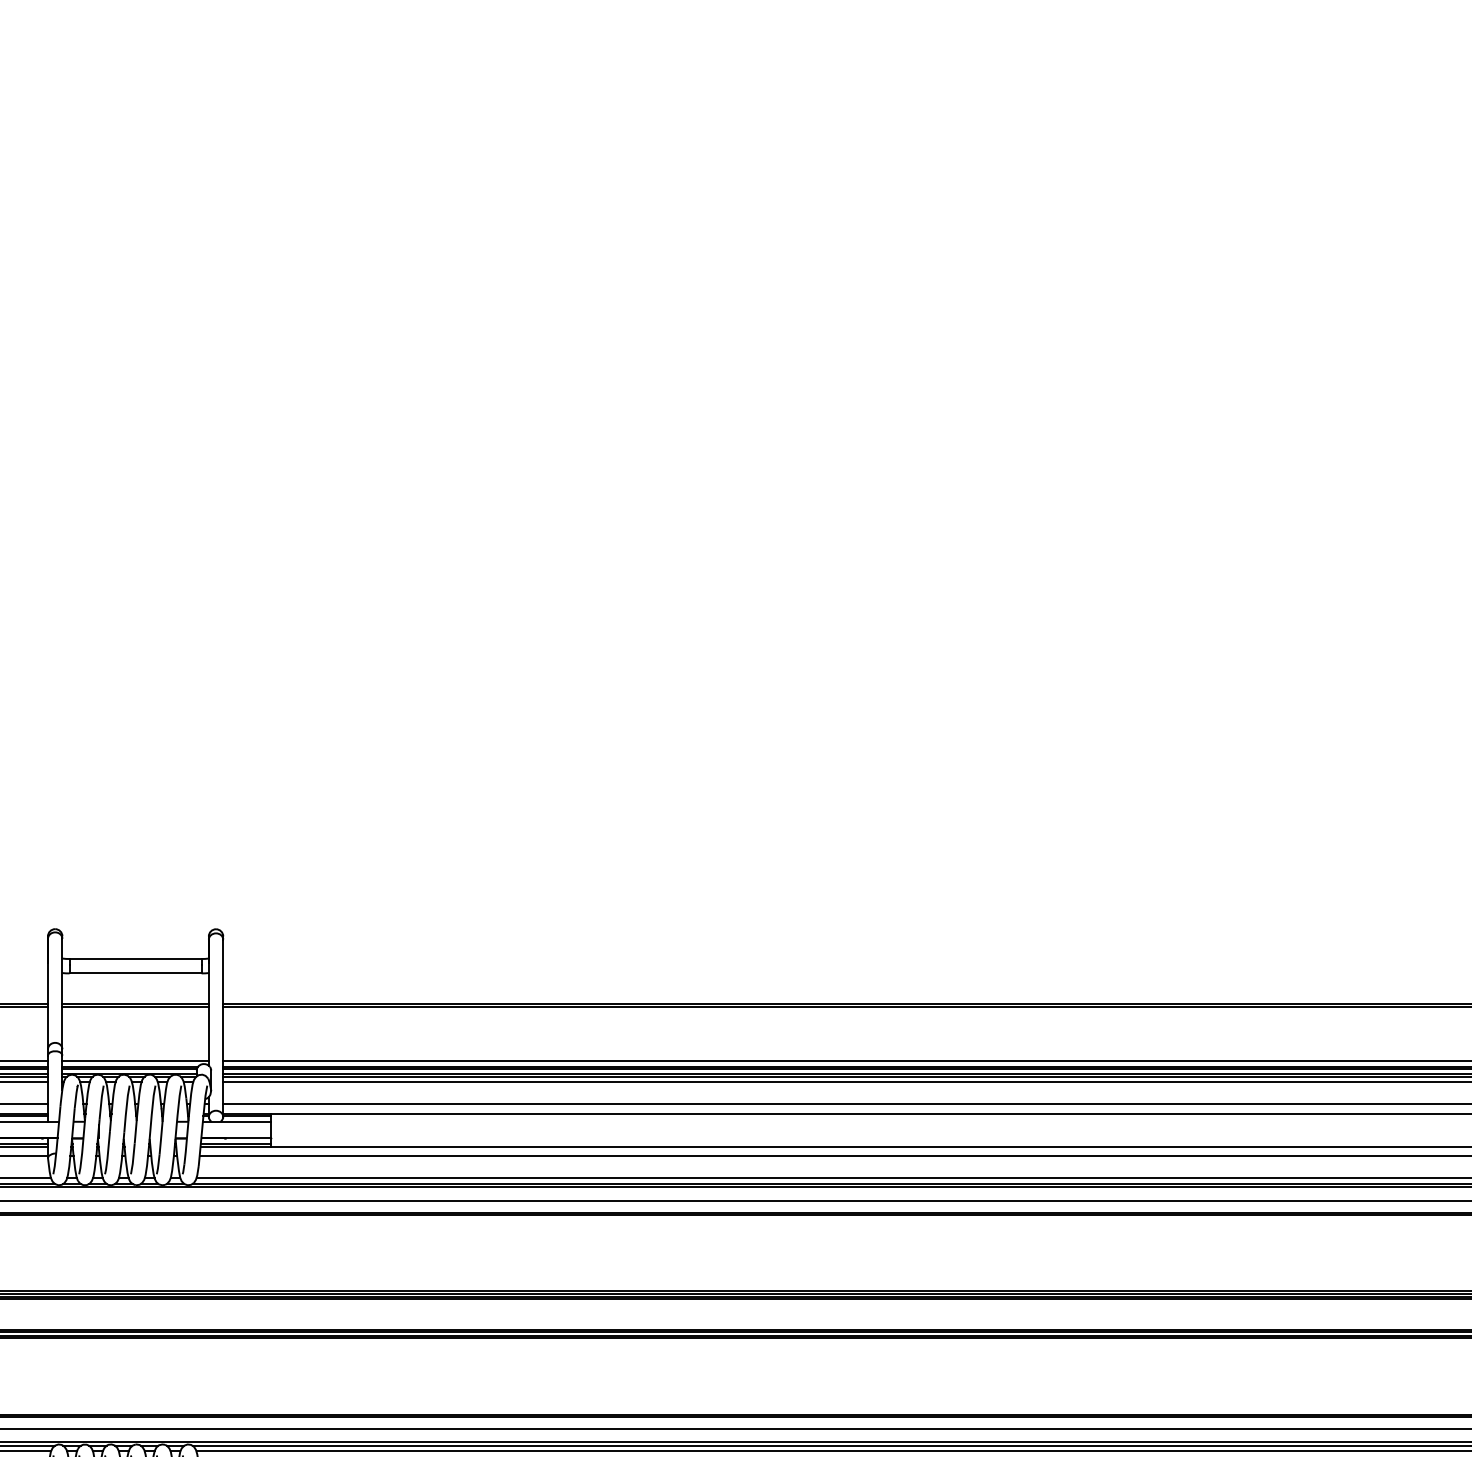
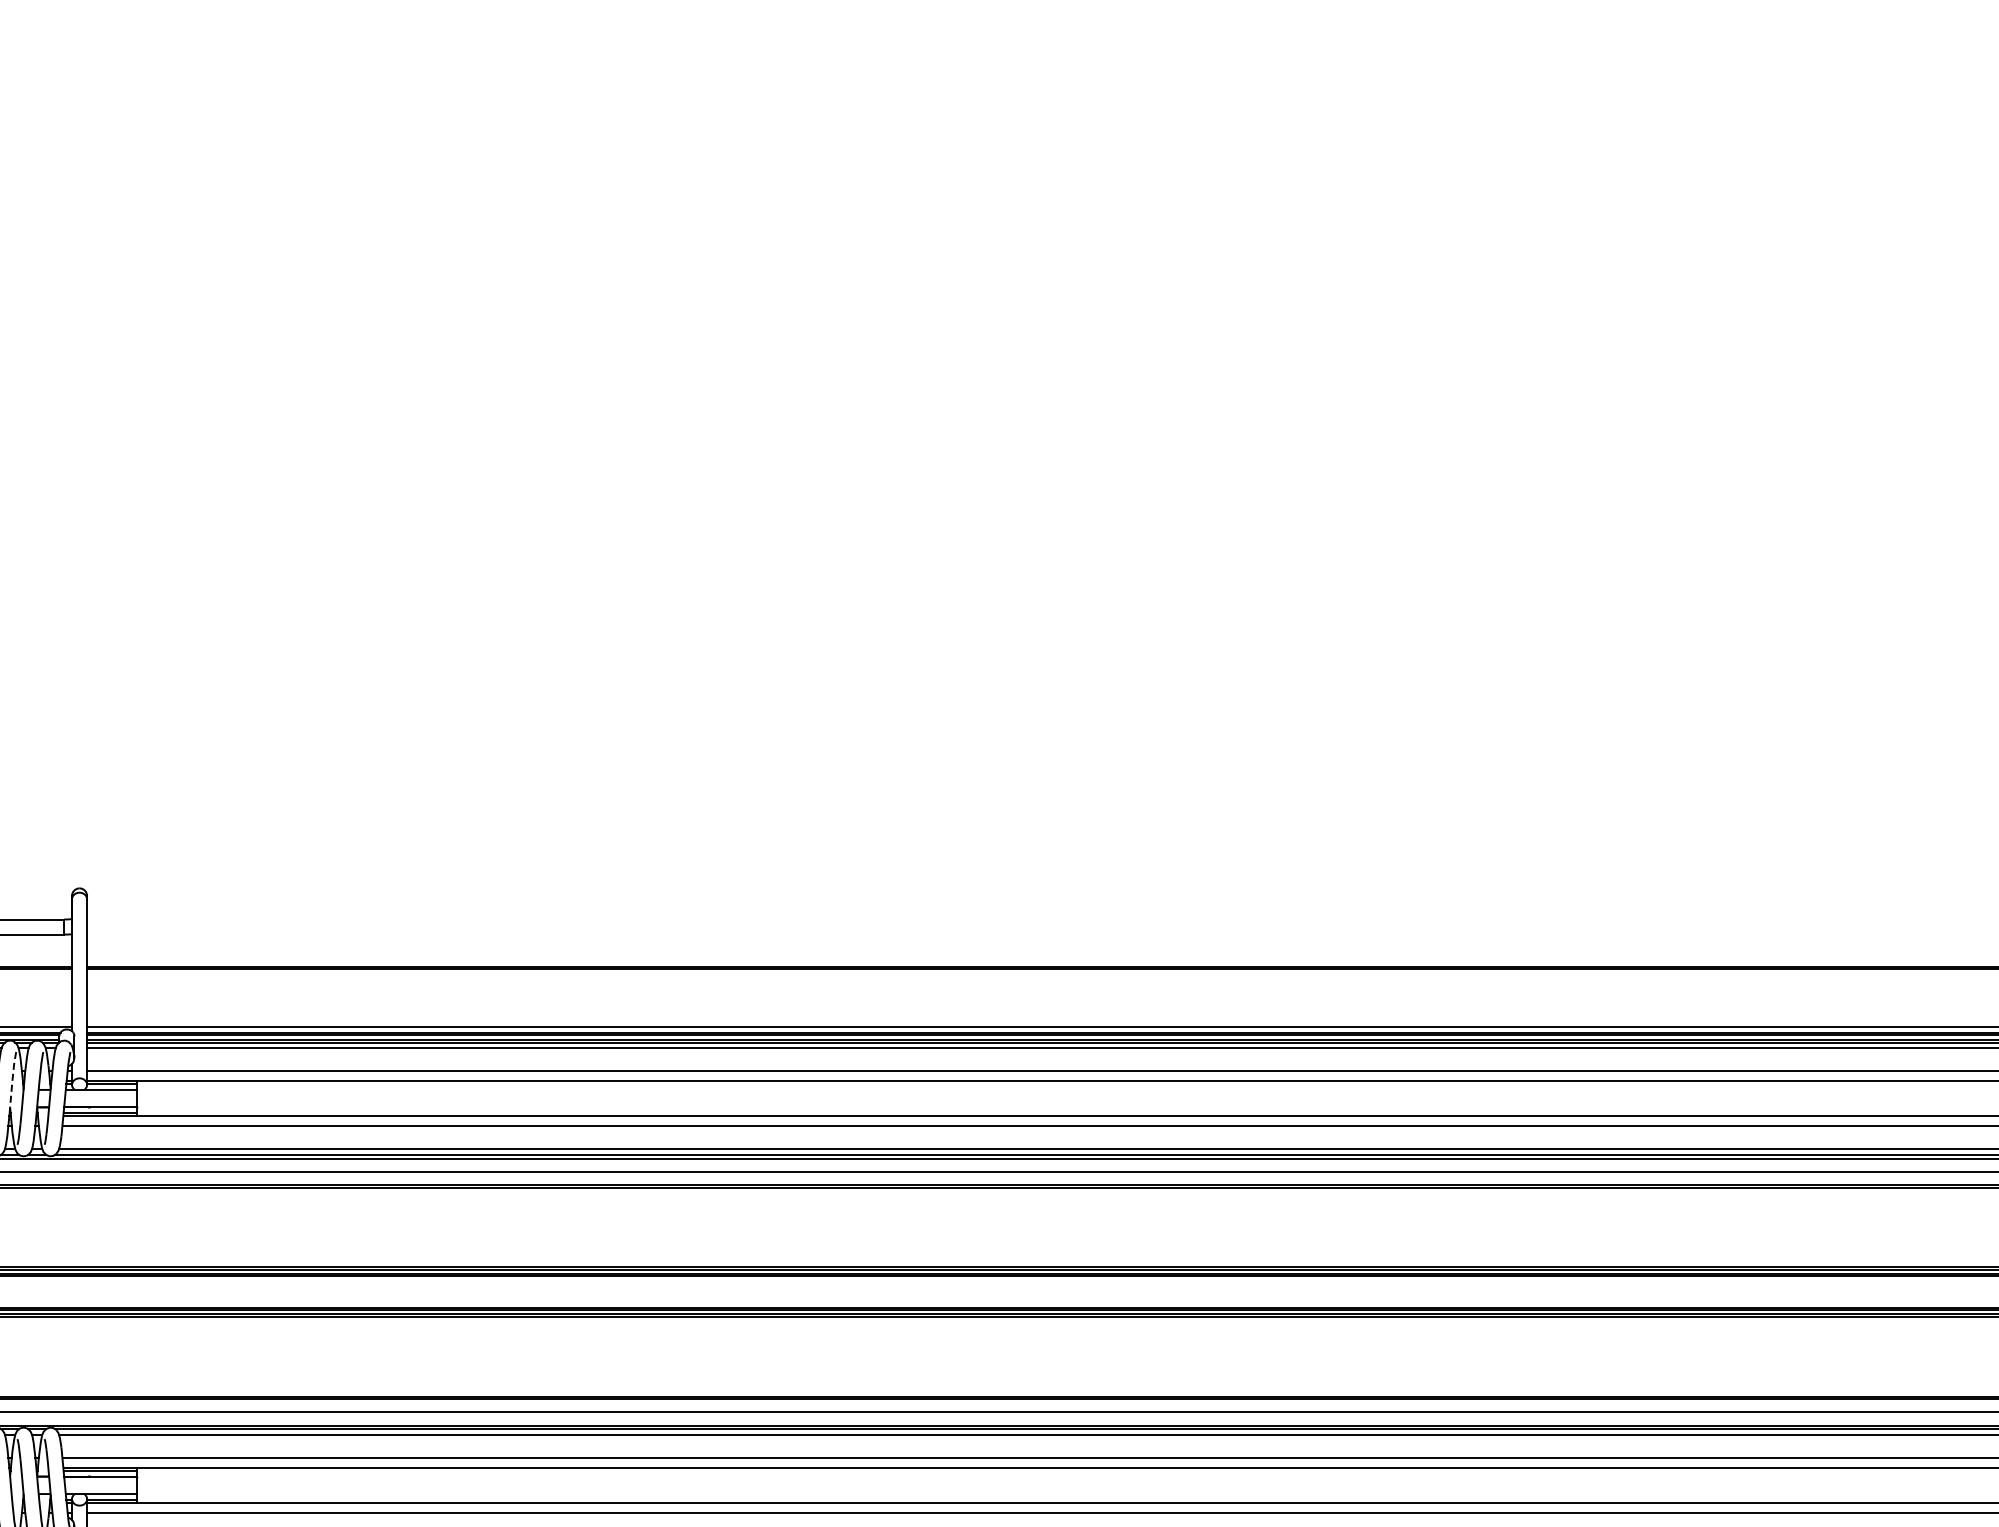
line: (151, 1114) -> (12, 1082), solid -> dashed

